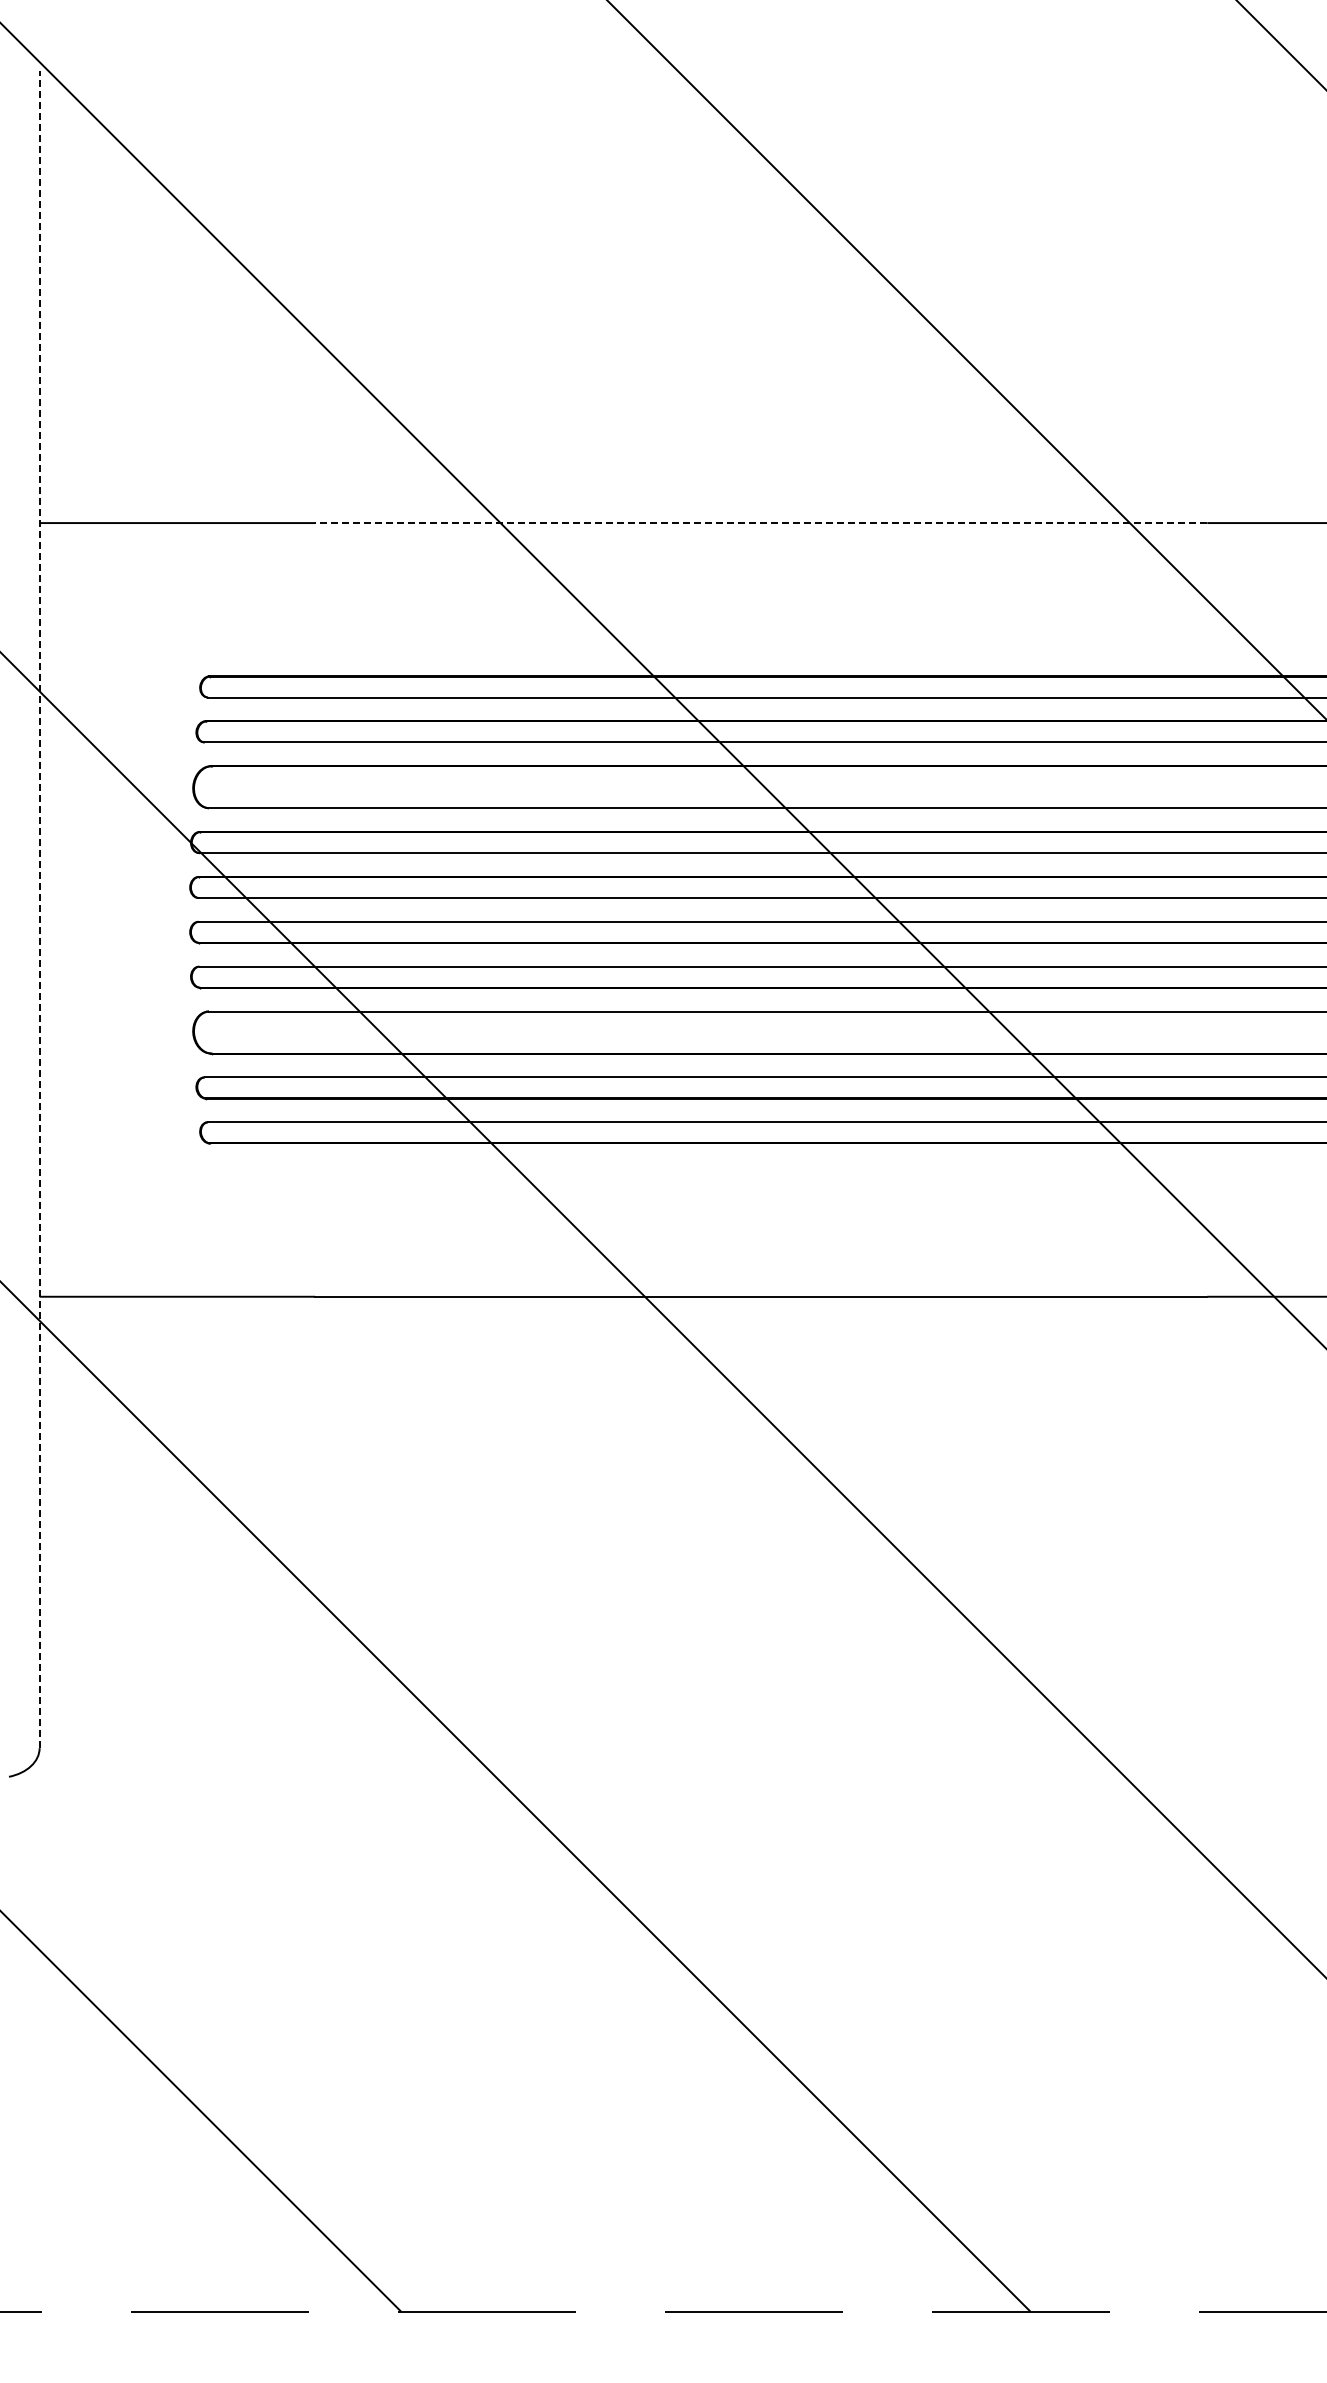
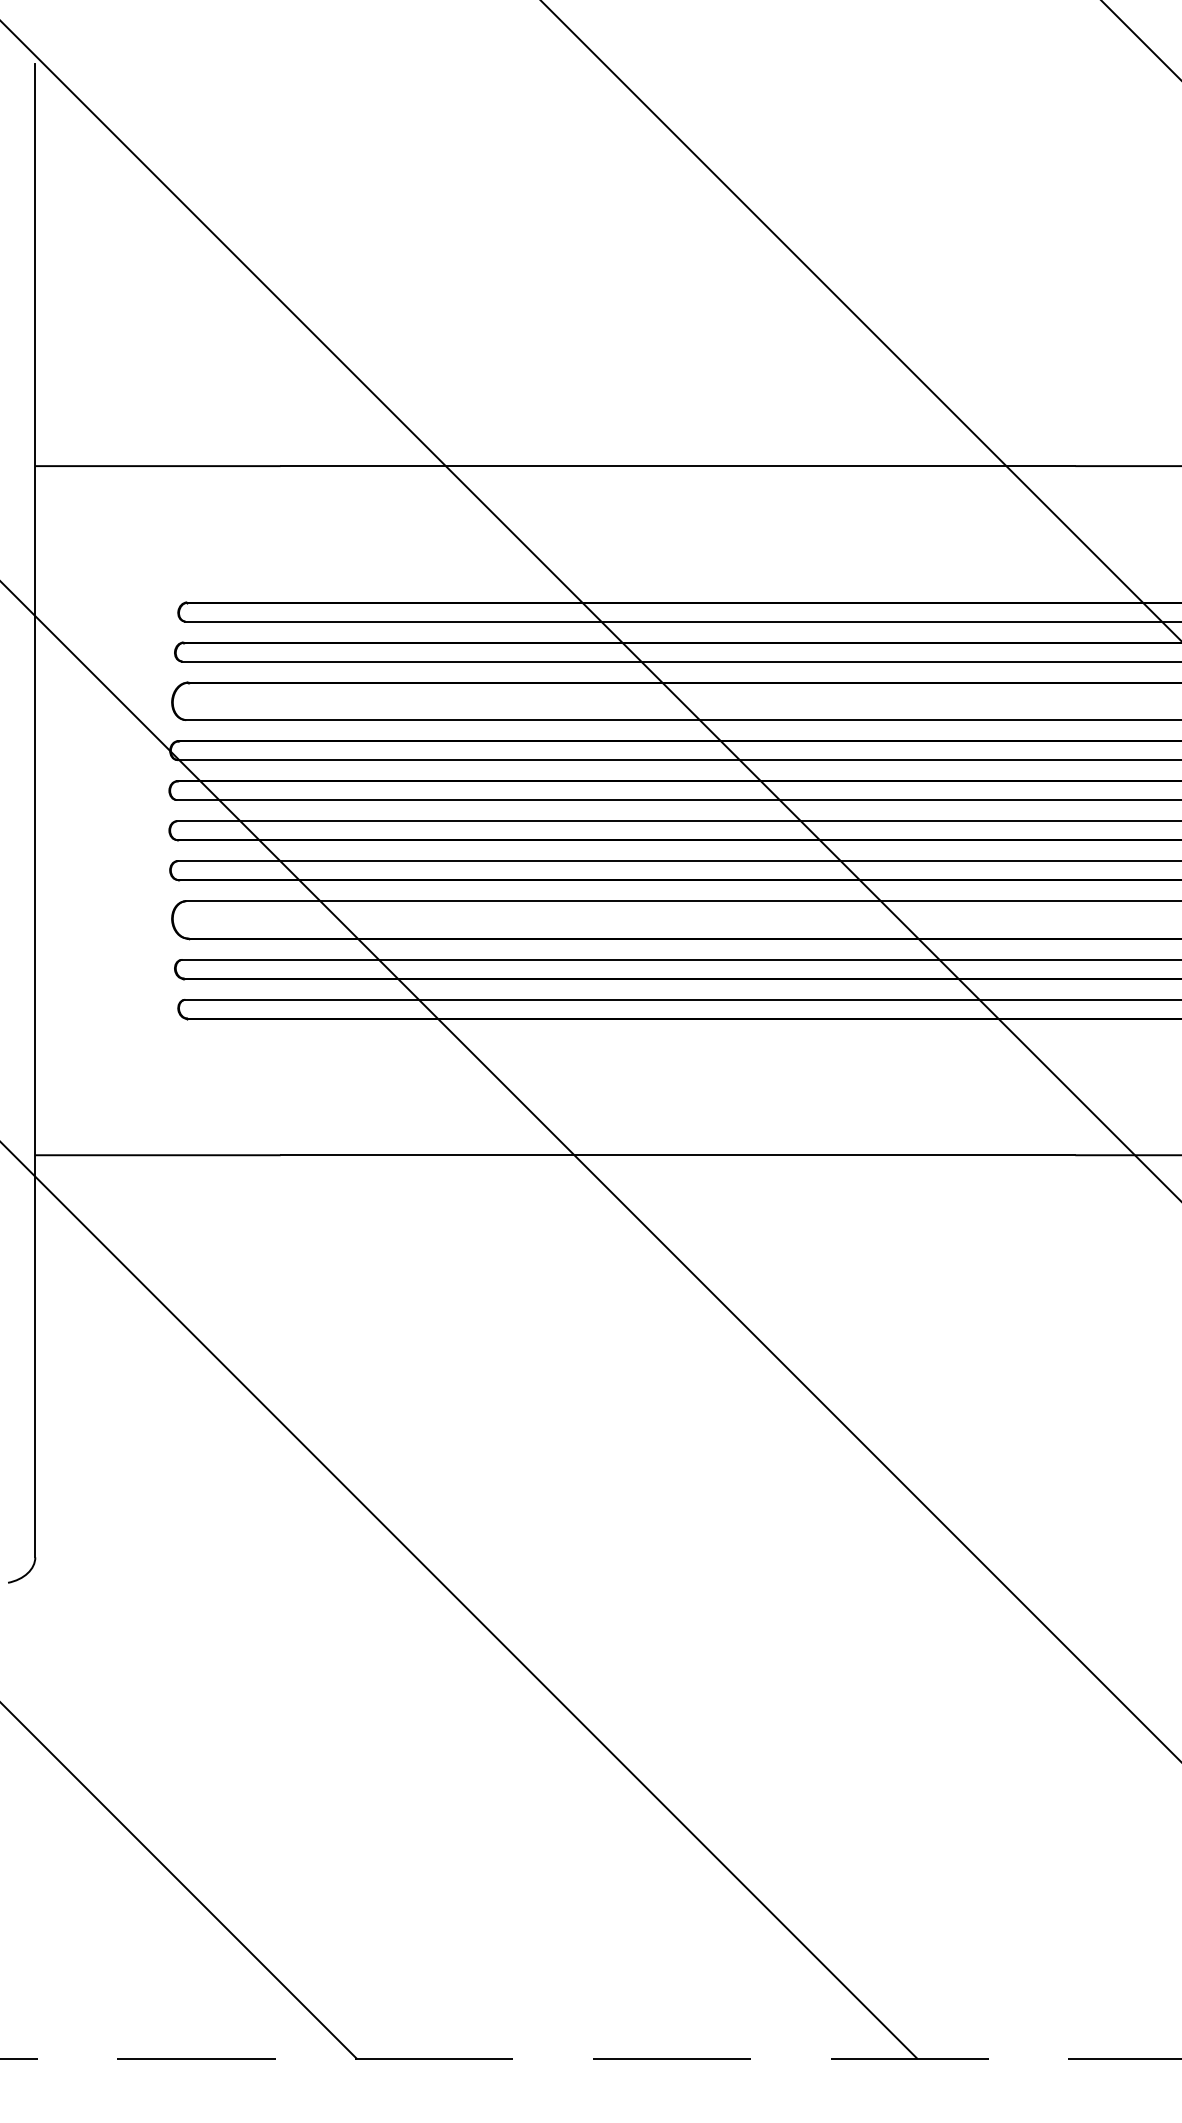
line: (760, 523) -> (677, 466), dashed -> solid
line: (39, 909) -> (35, 810), dashed -> solid

